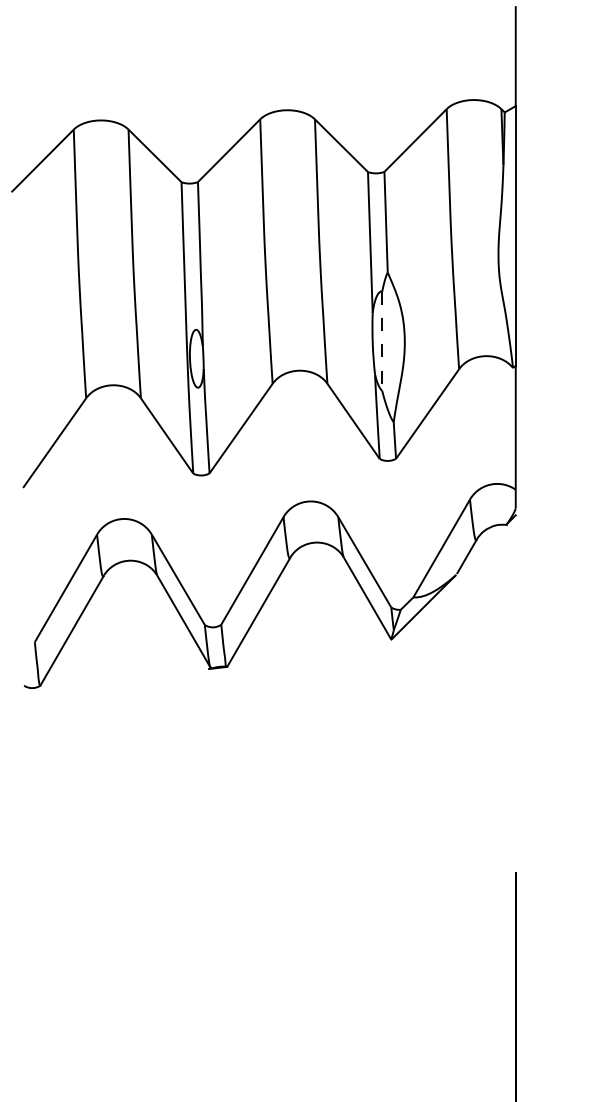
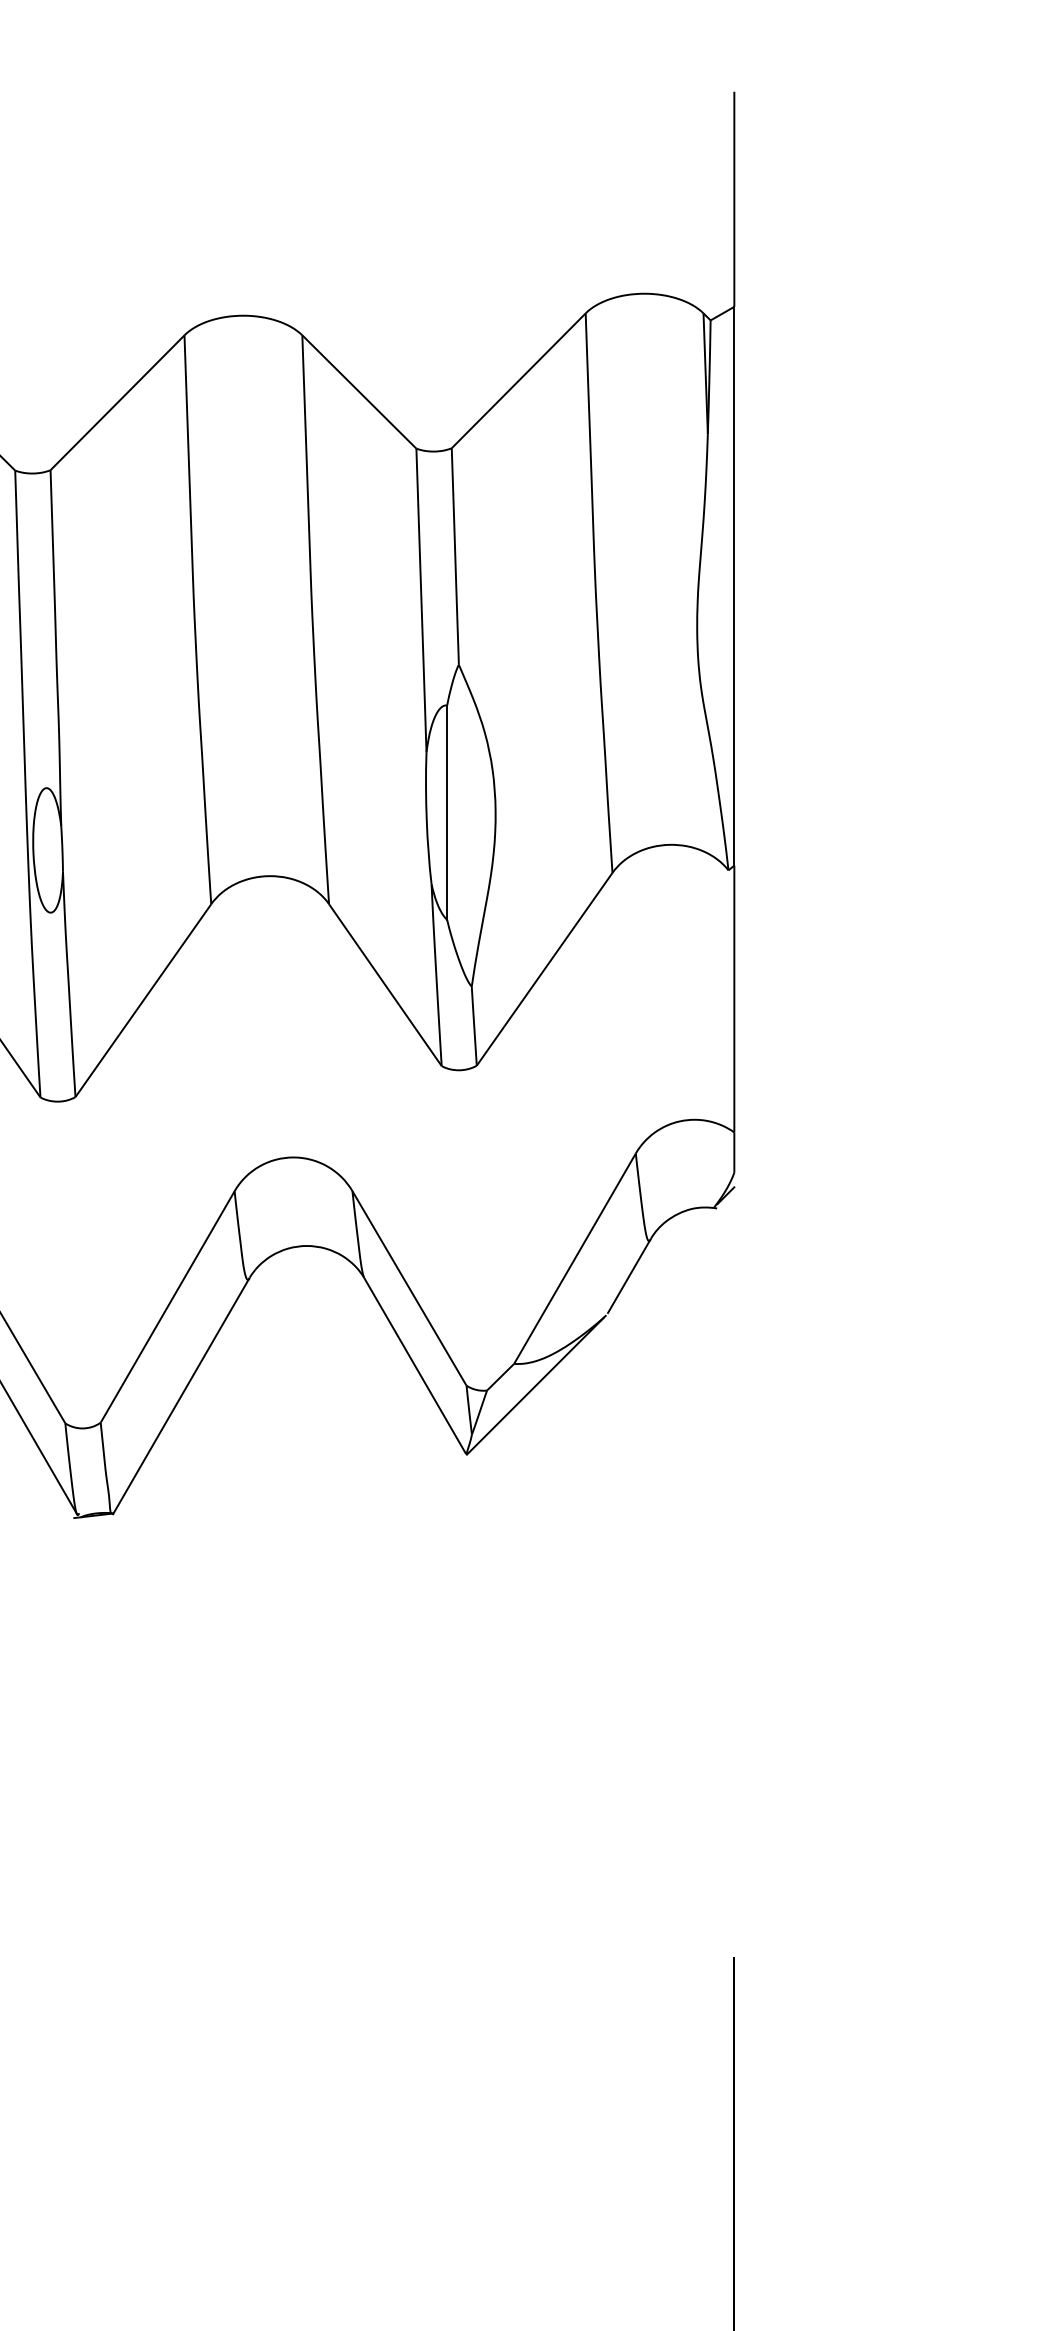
line: (382, 341) -> (447, 813), dashed -> solid

